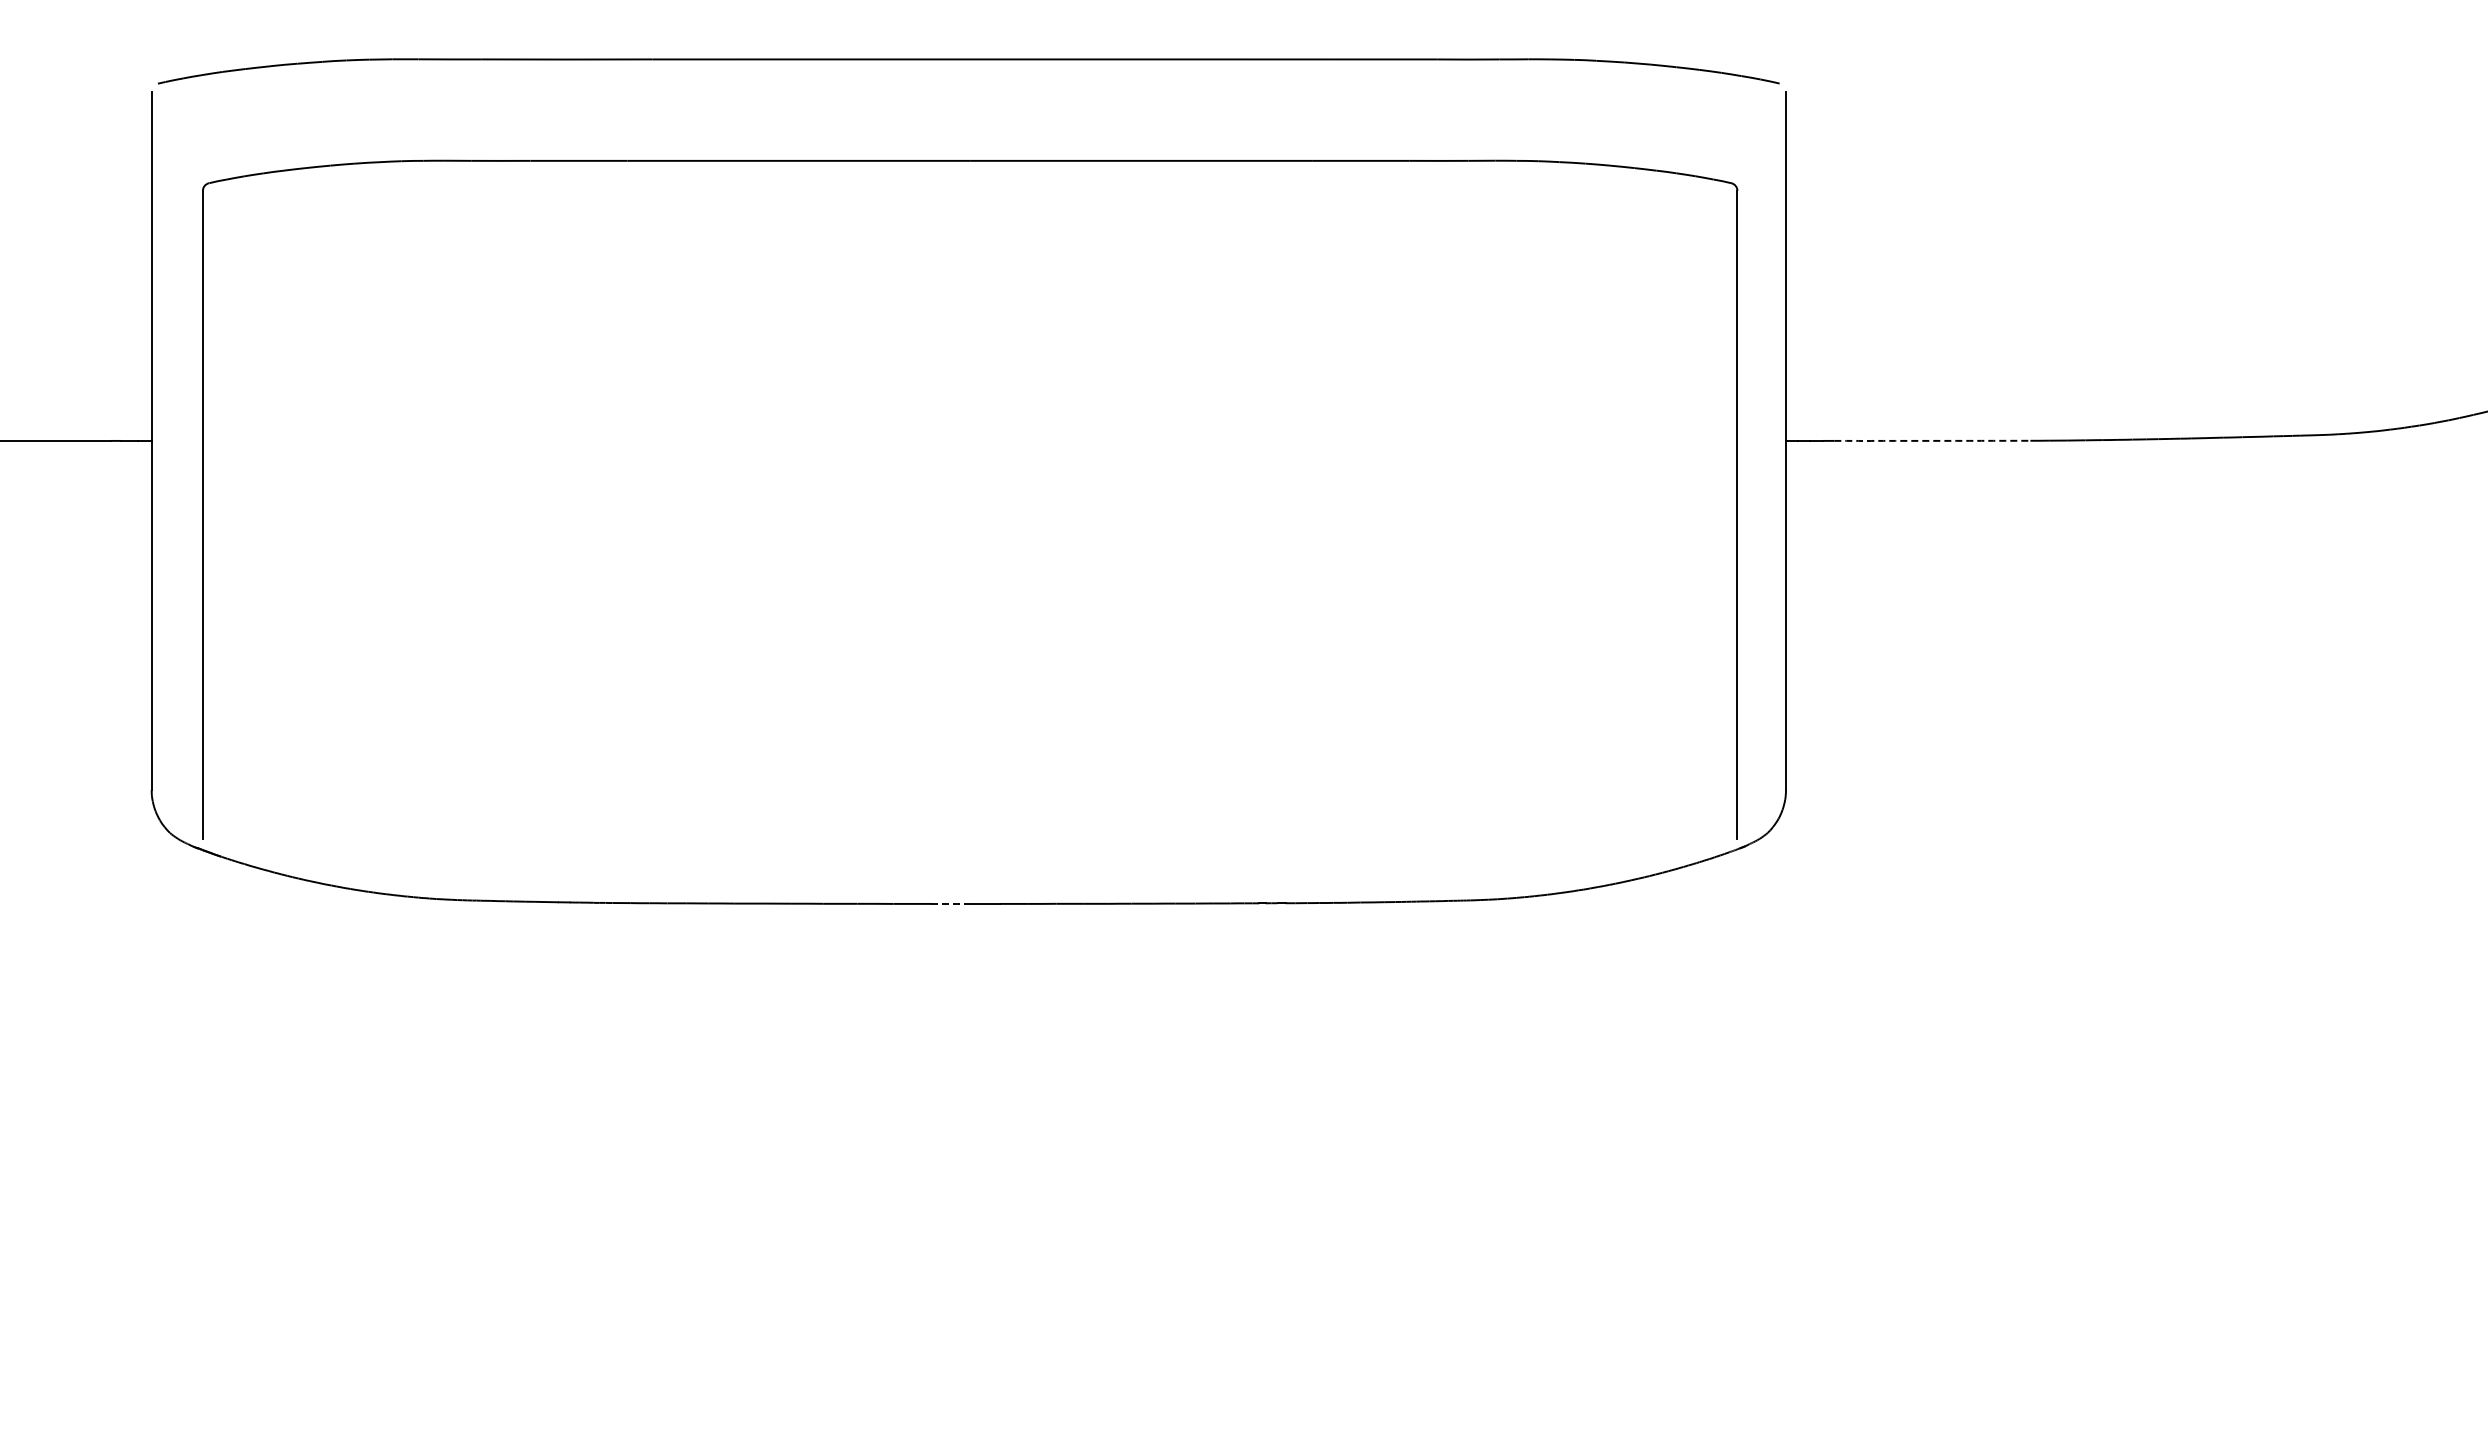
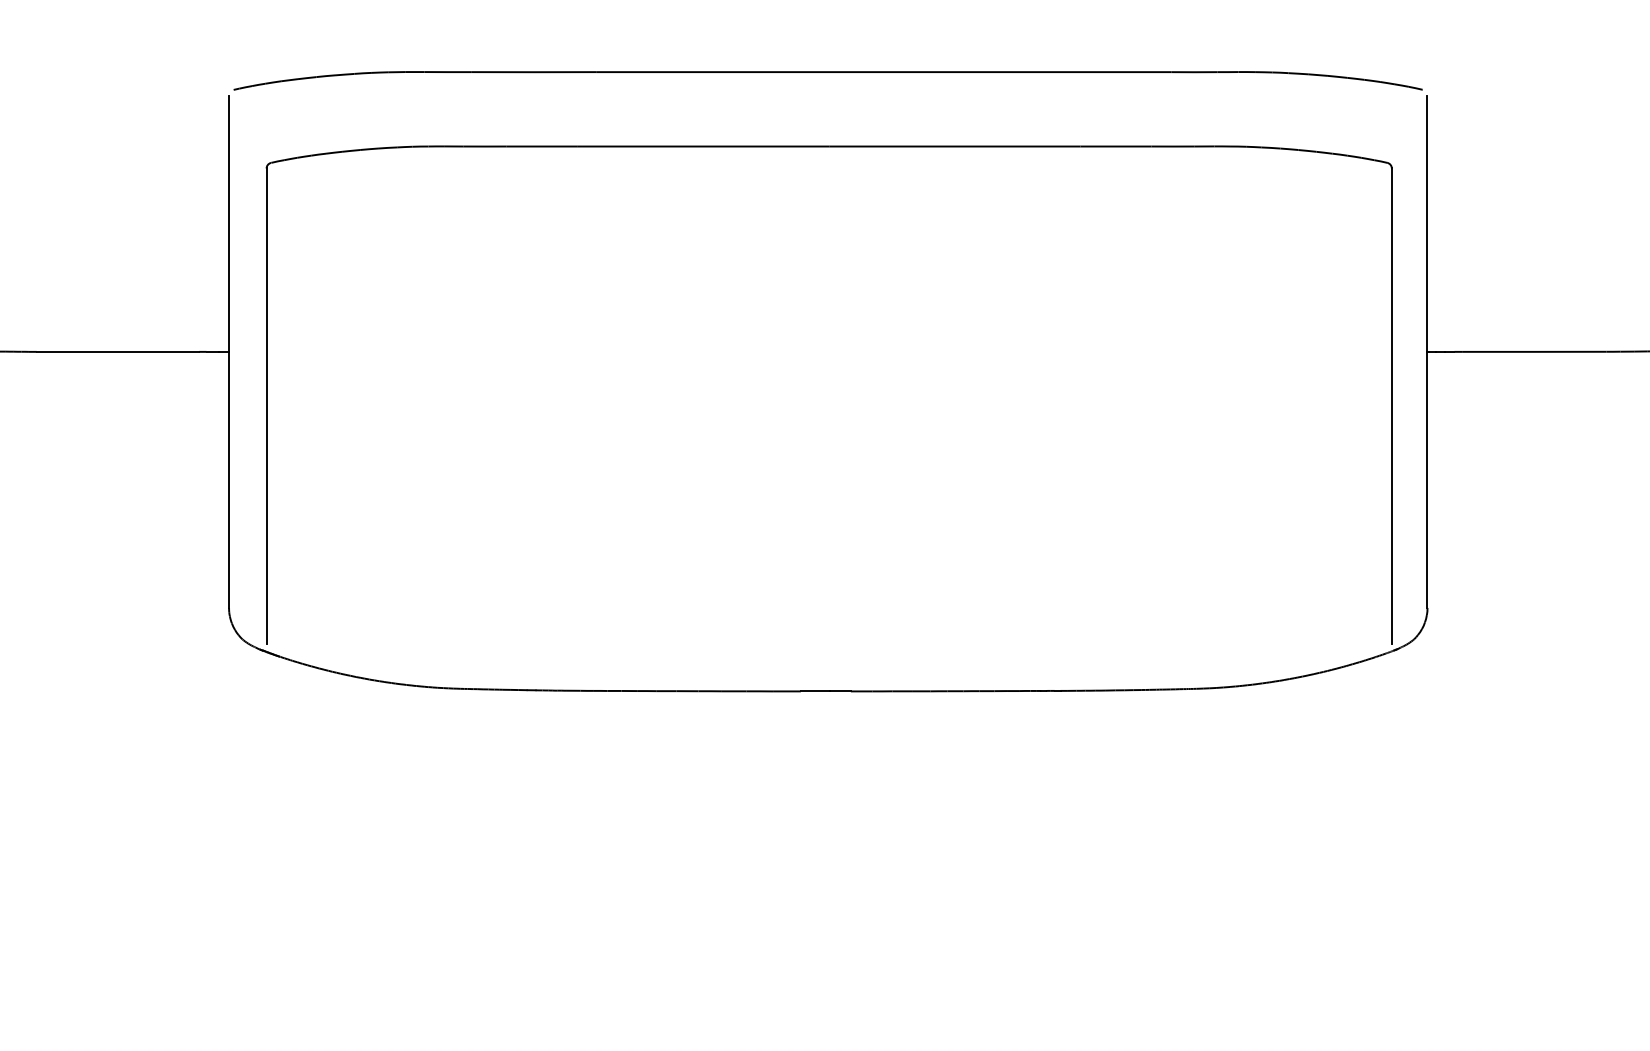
arc: (1932, 440) -> (1534, 351), dashed -> solid
line: (951, 903) -> (815, 691), dashed -> solid

